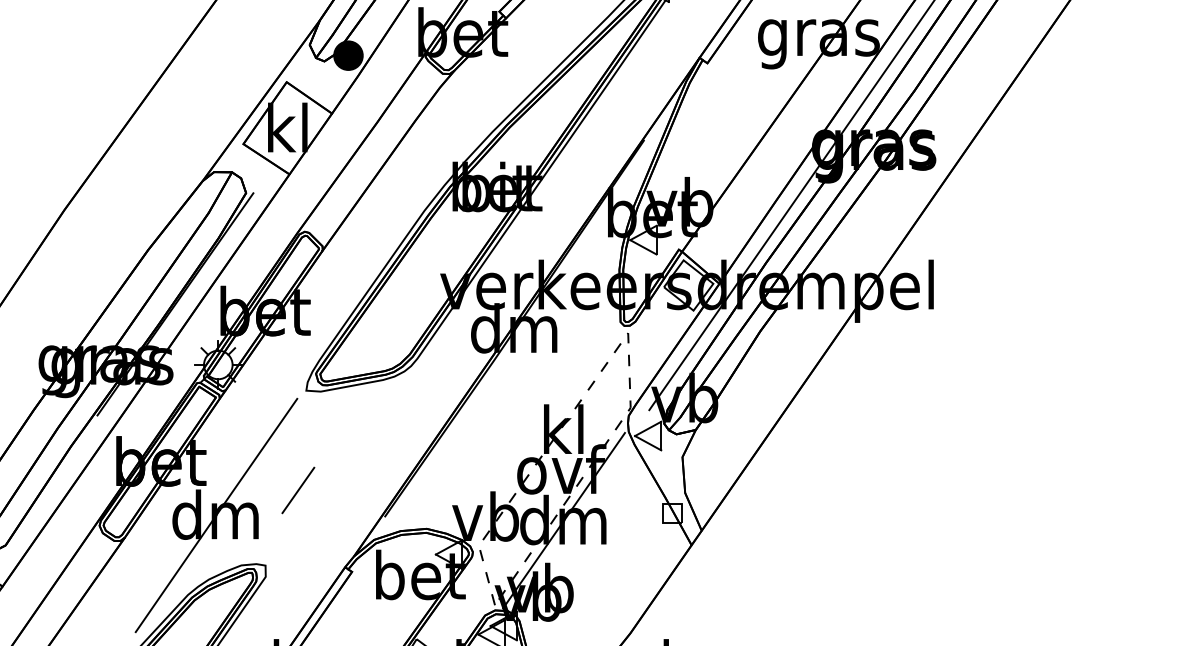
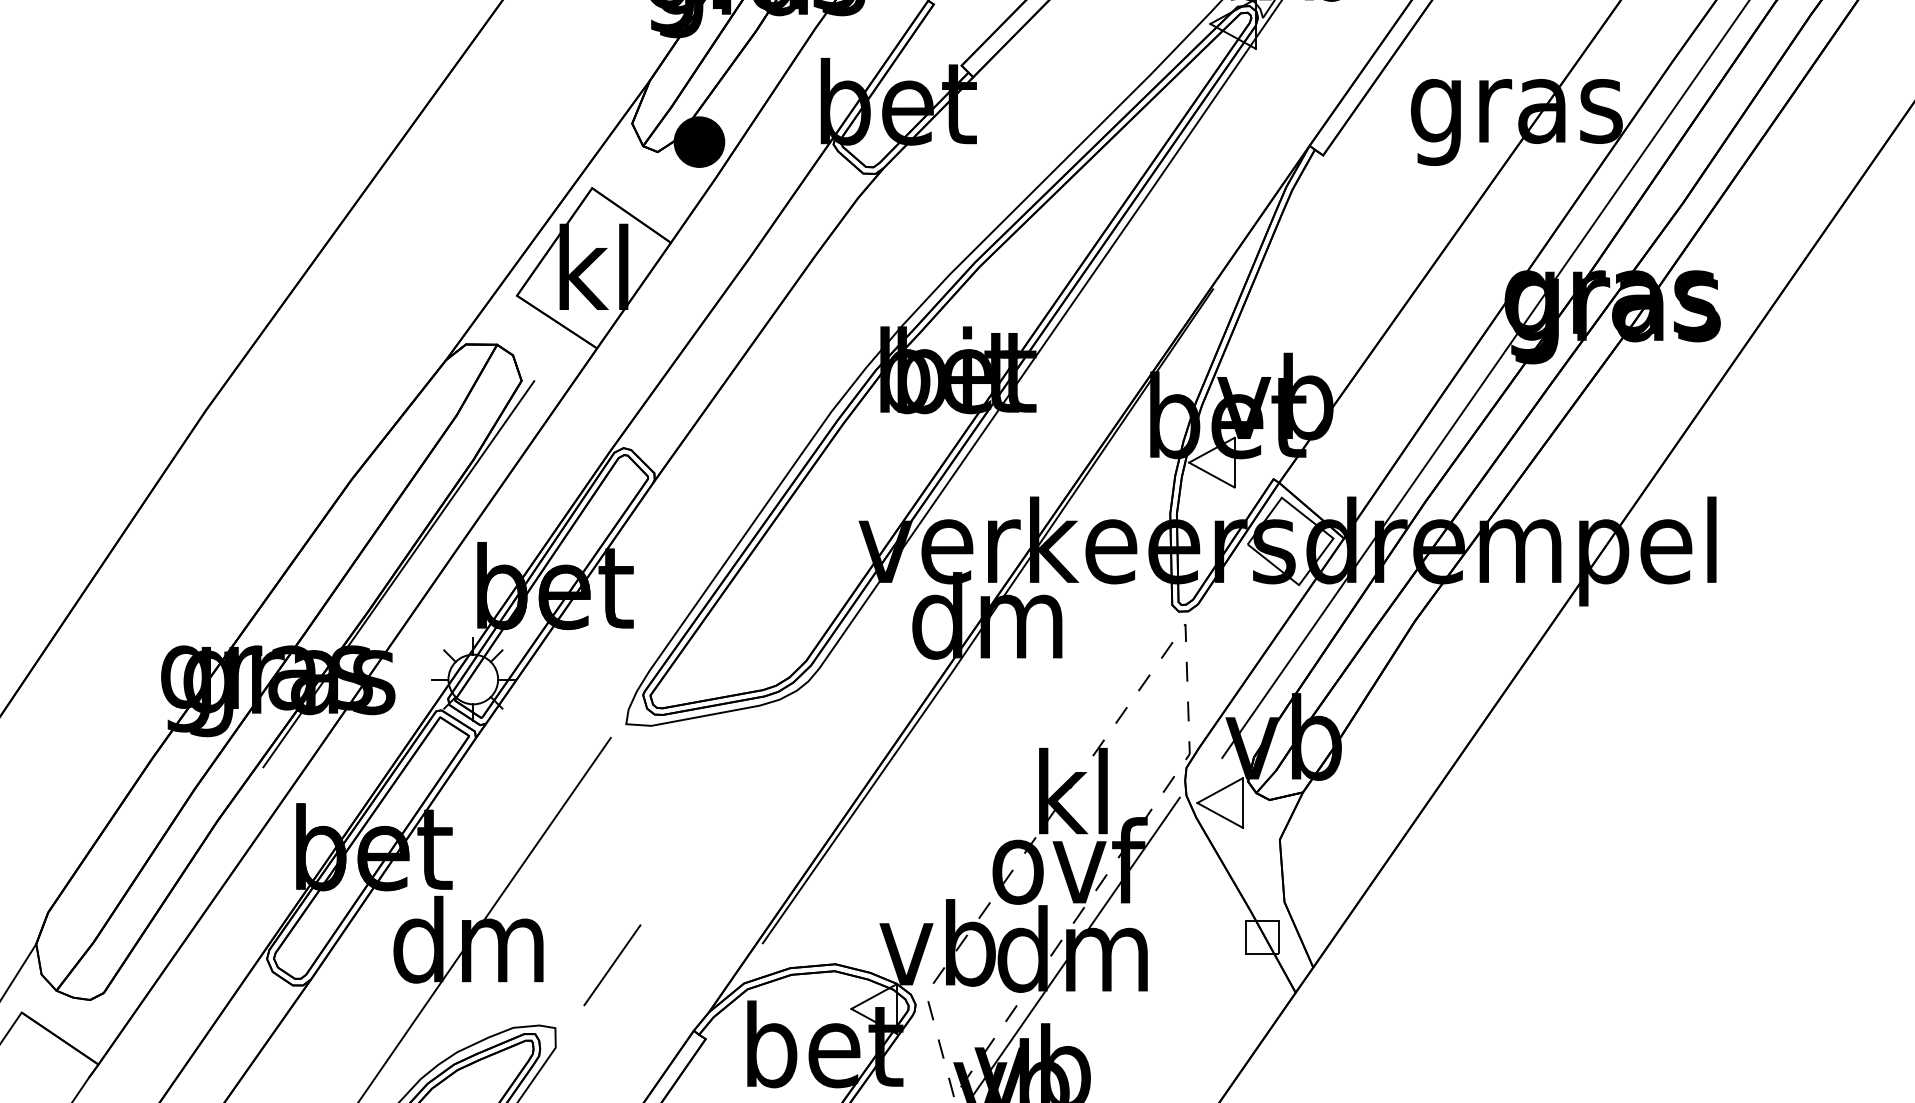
line: (298, 490) -> (612, 965), moved

